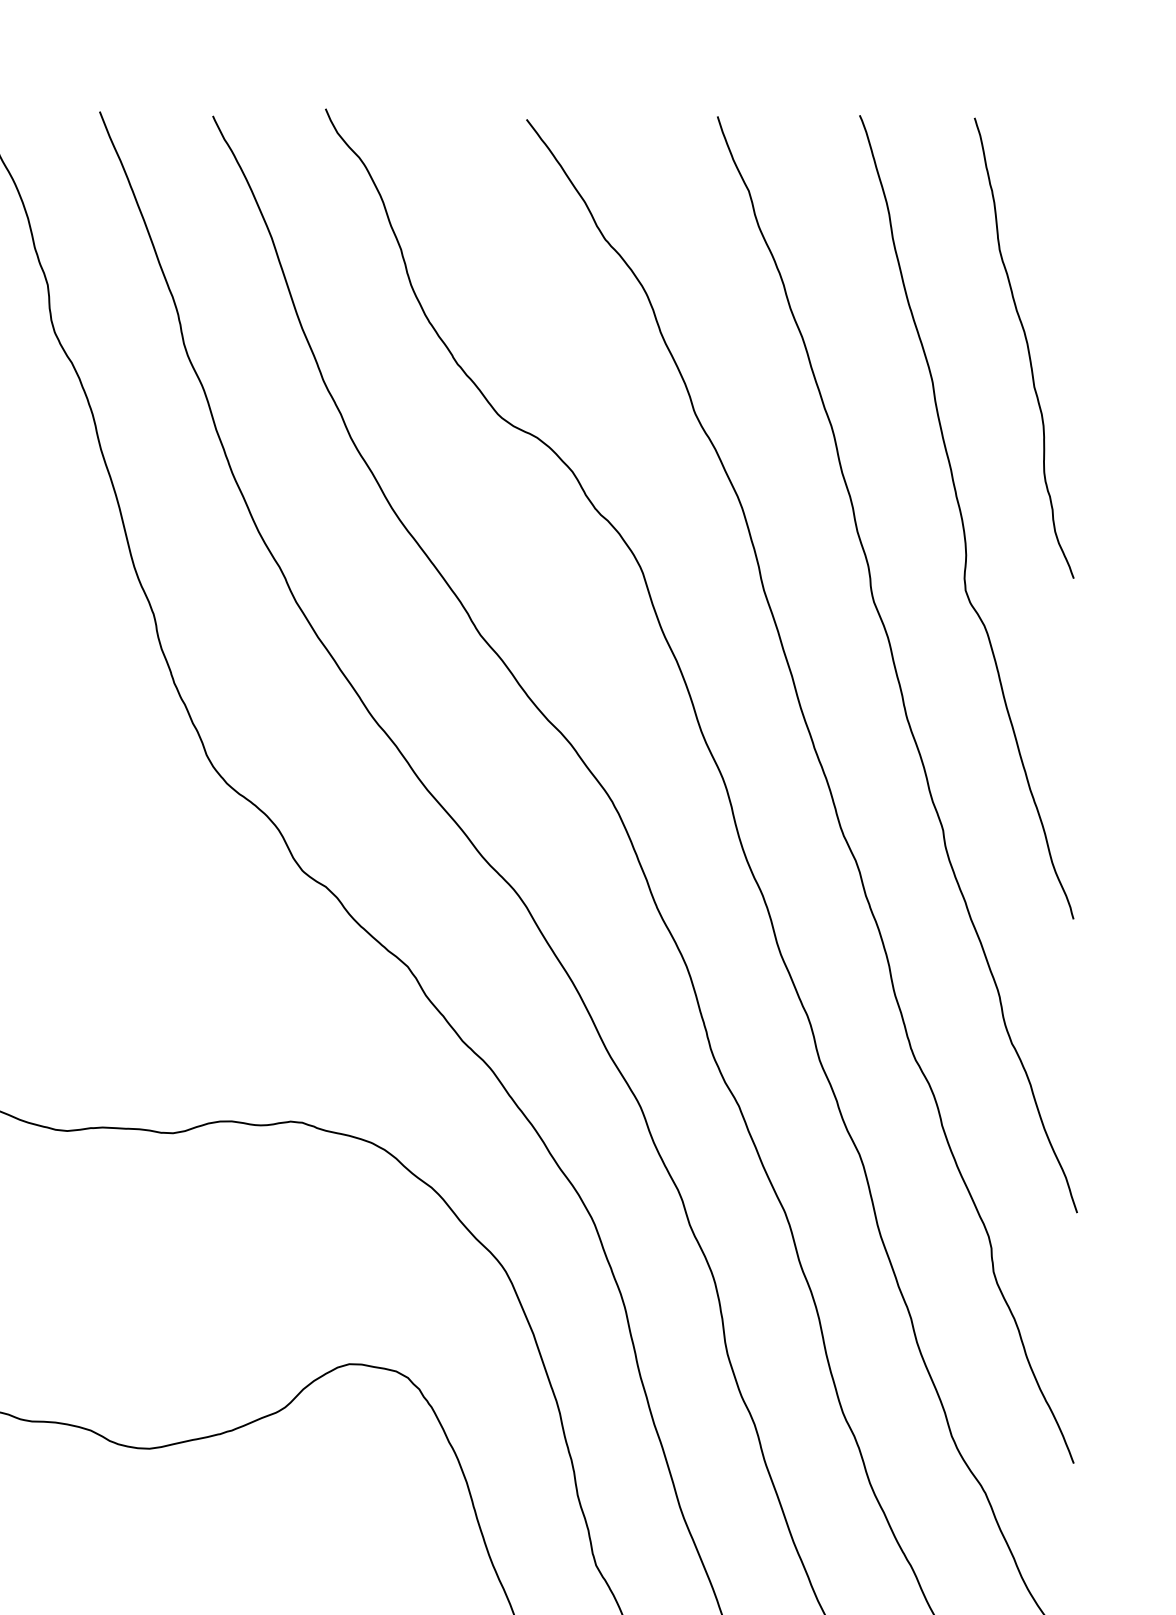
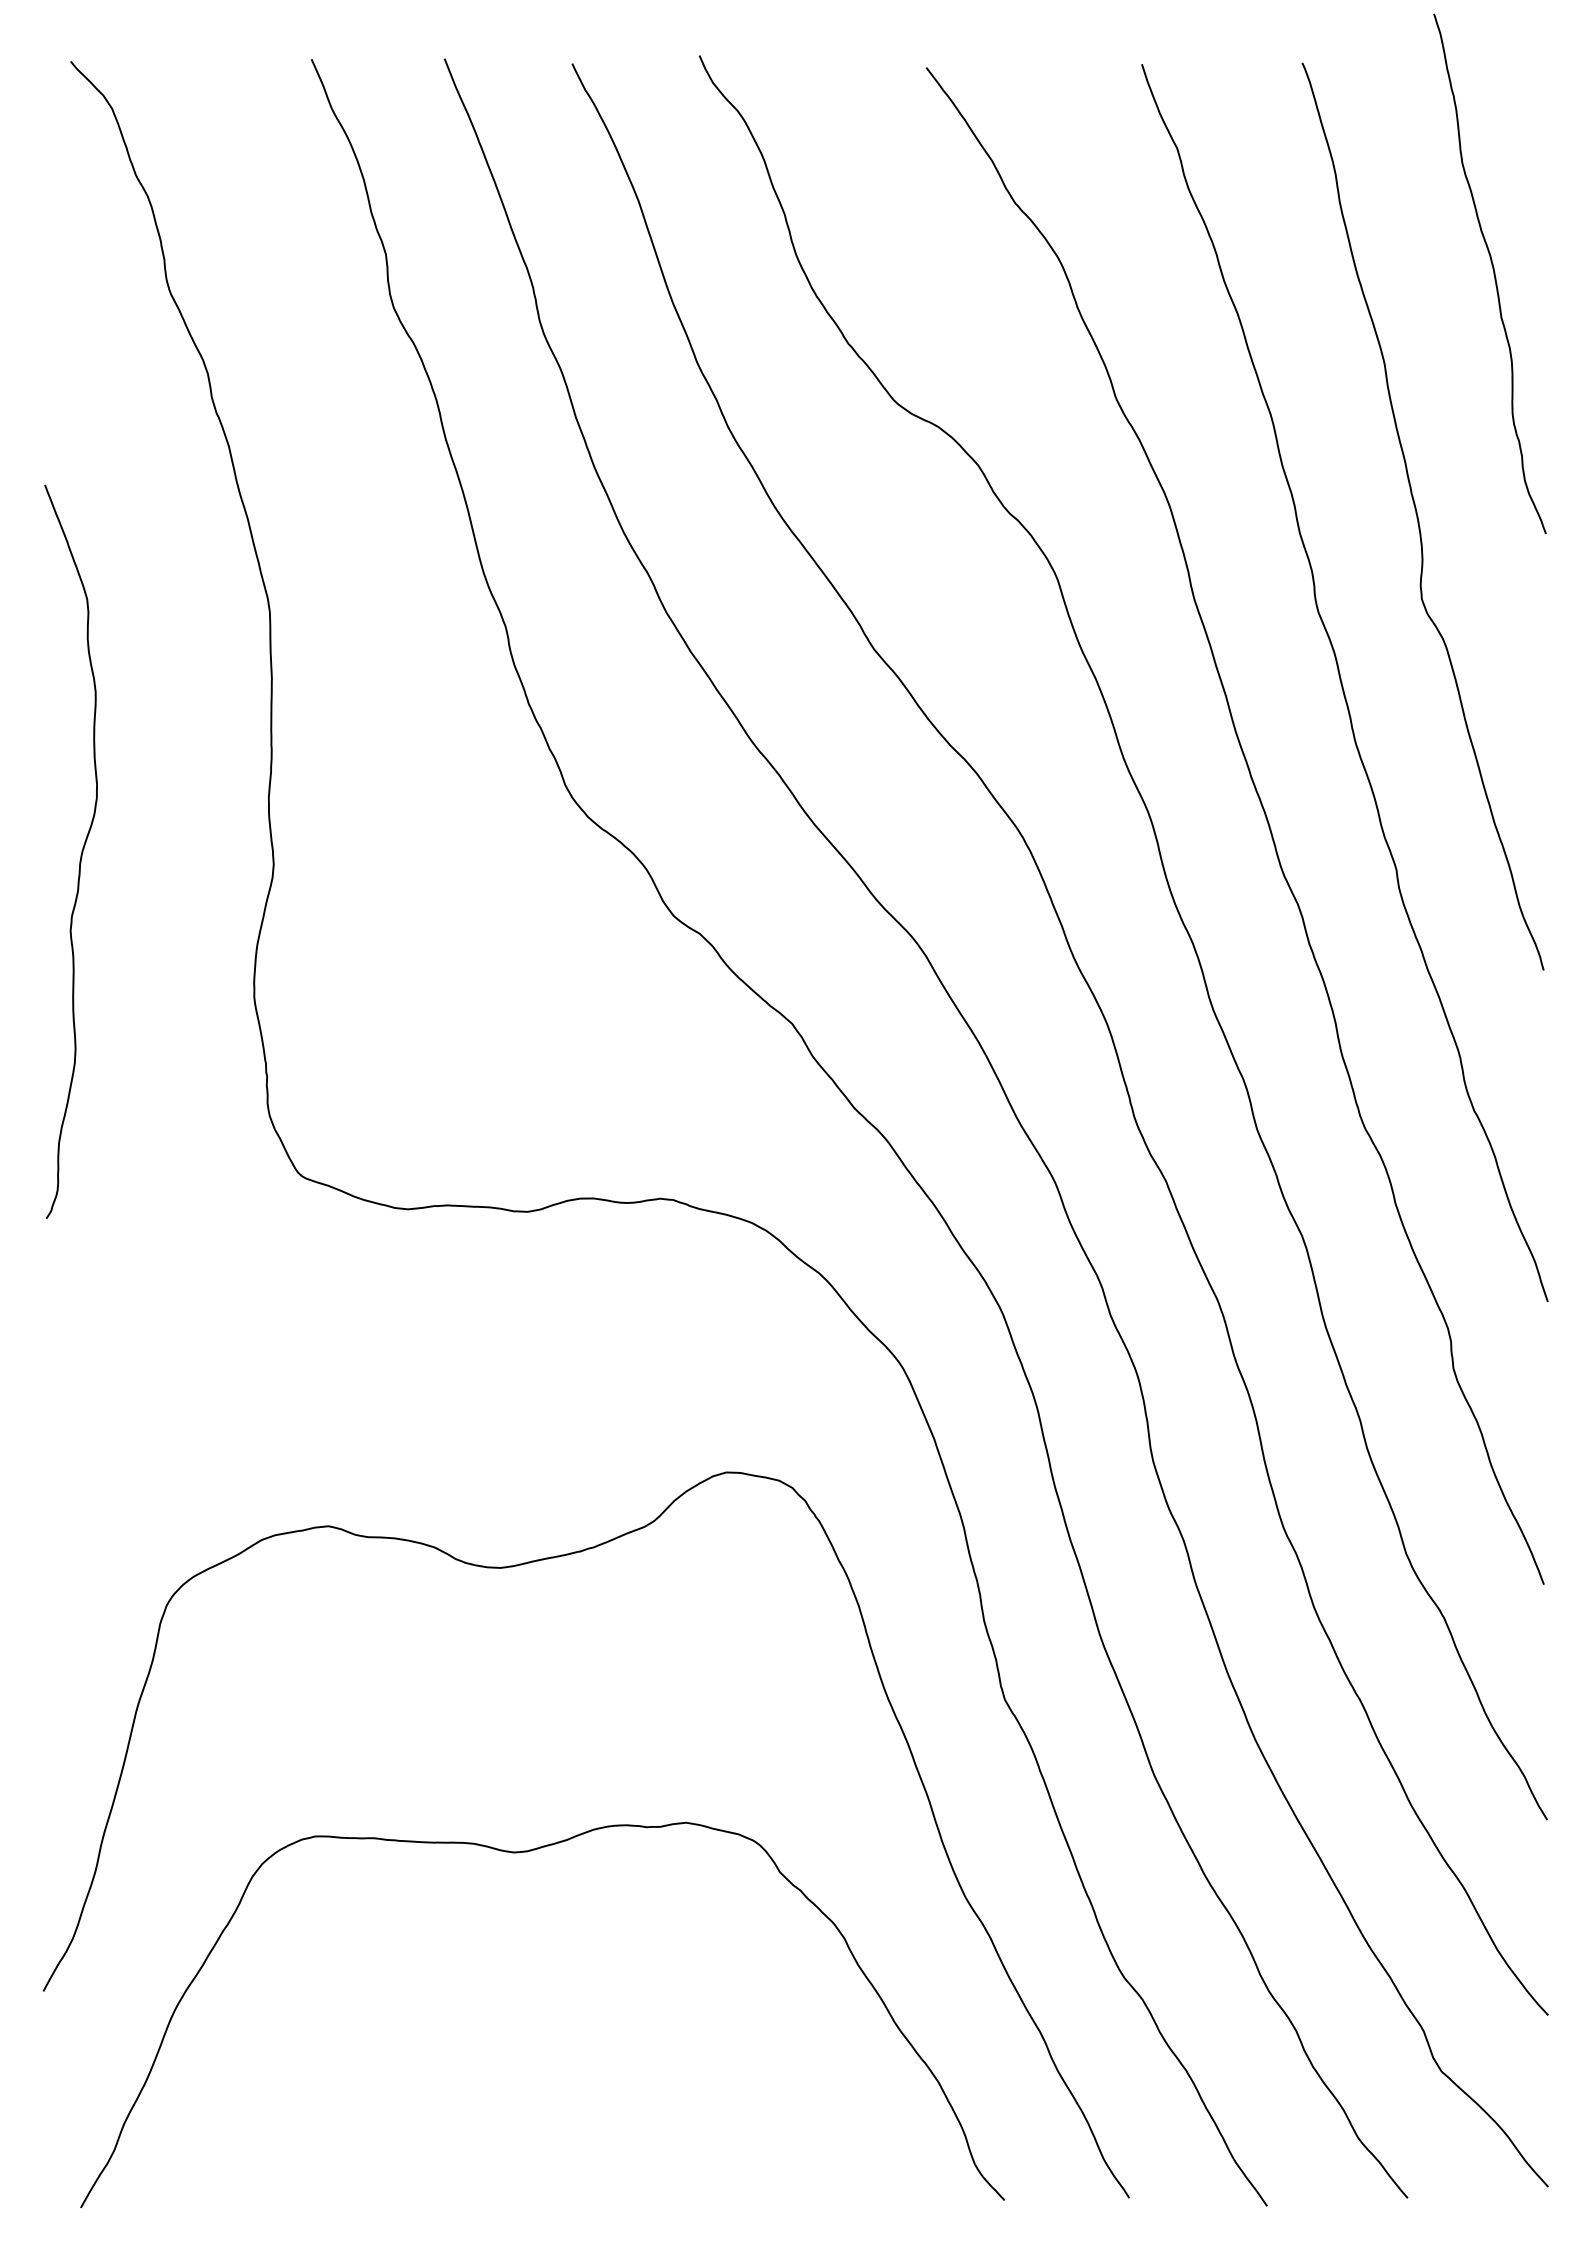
curve: (1027, 347) -> (1493, 273), moved

